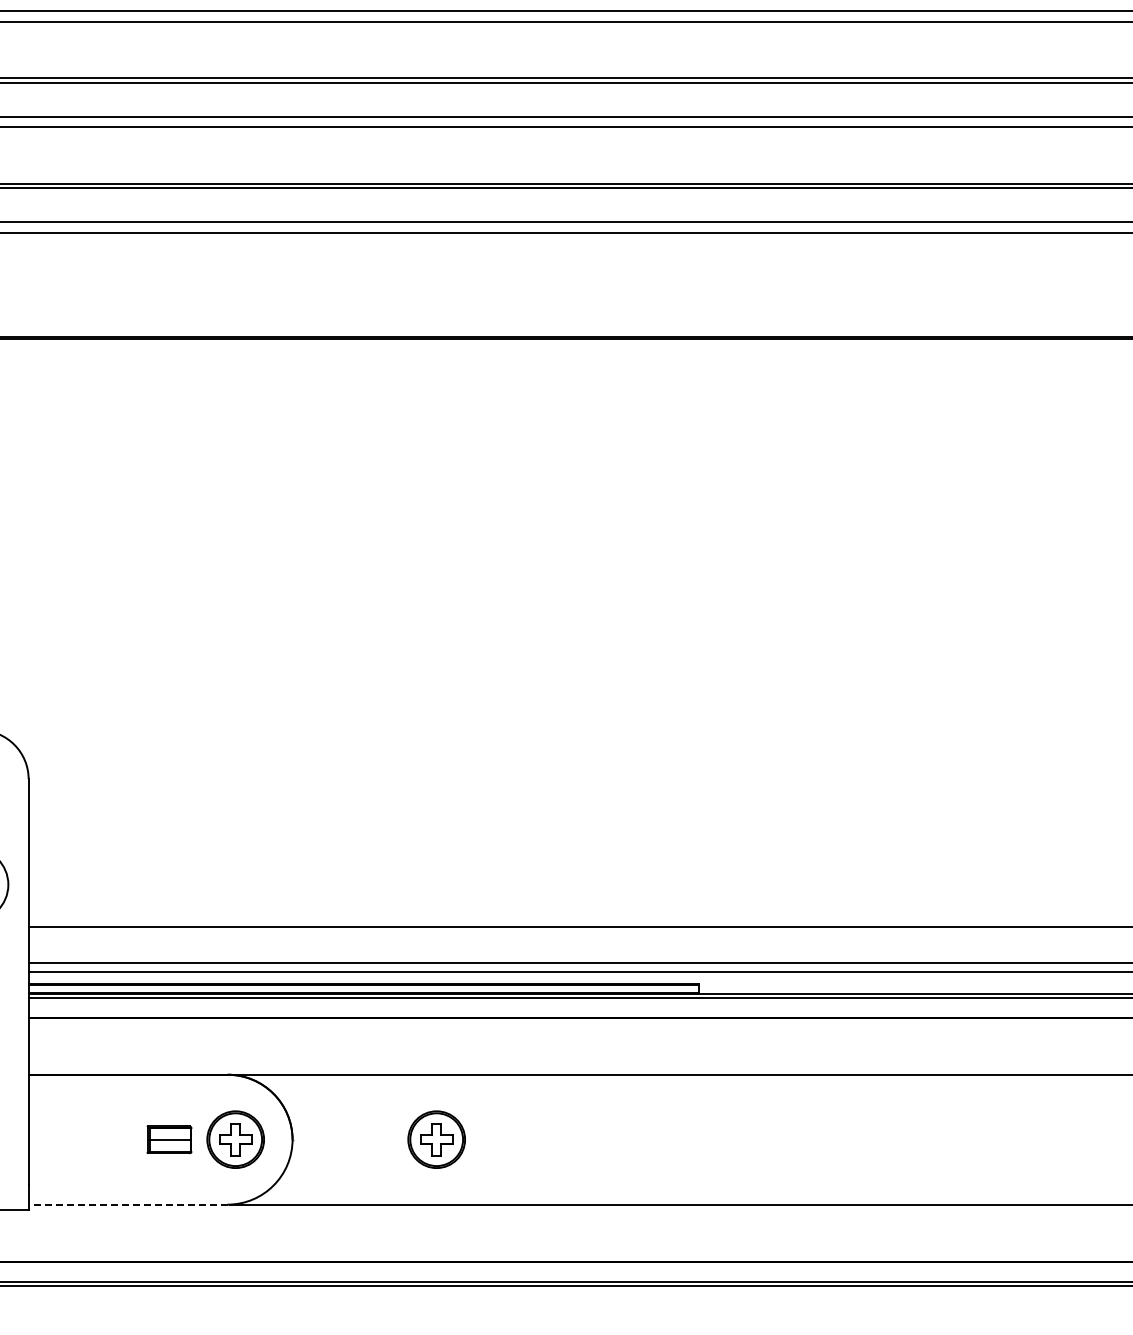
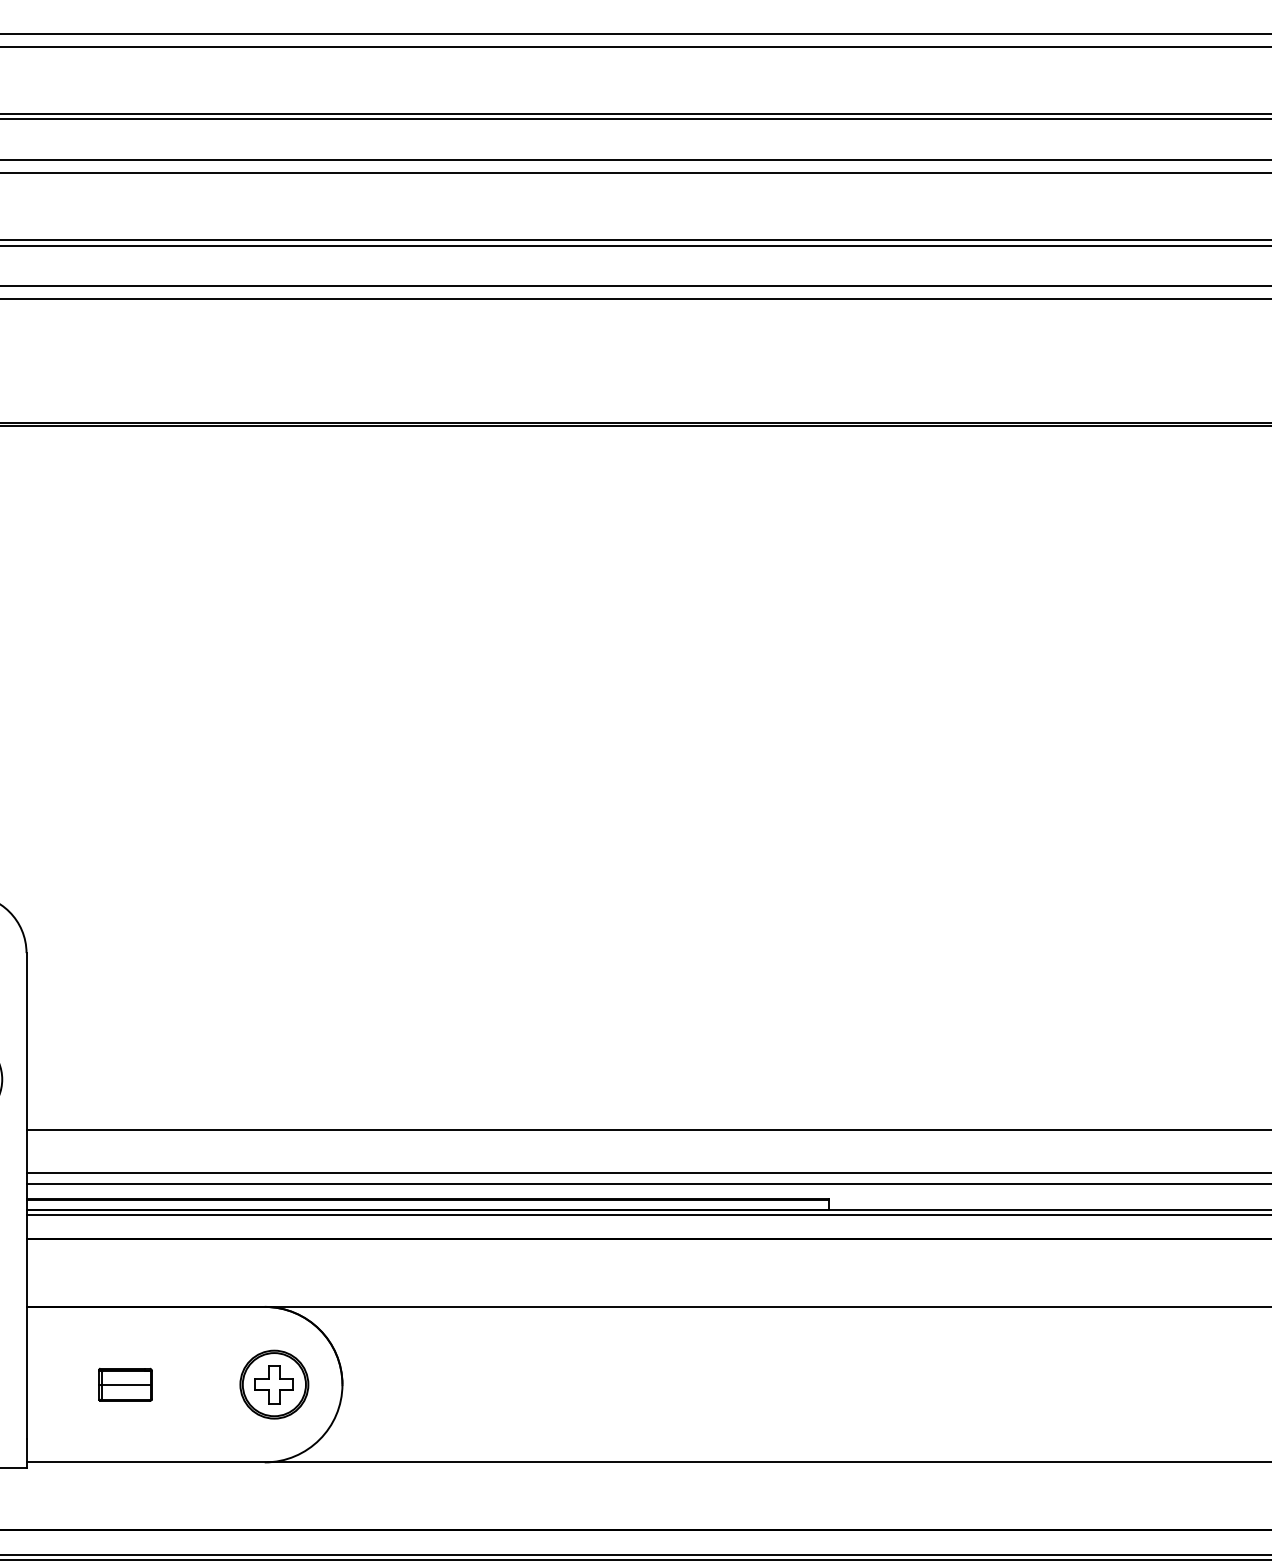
part: (169, 1139) -> (125, 1384), moved
part: (436, 1139) -> (514, 1384), removed
line: (127, 1204) -> (144, 1462), dashed -> solid

